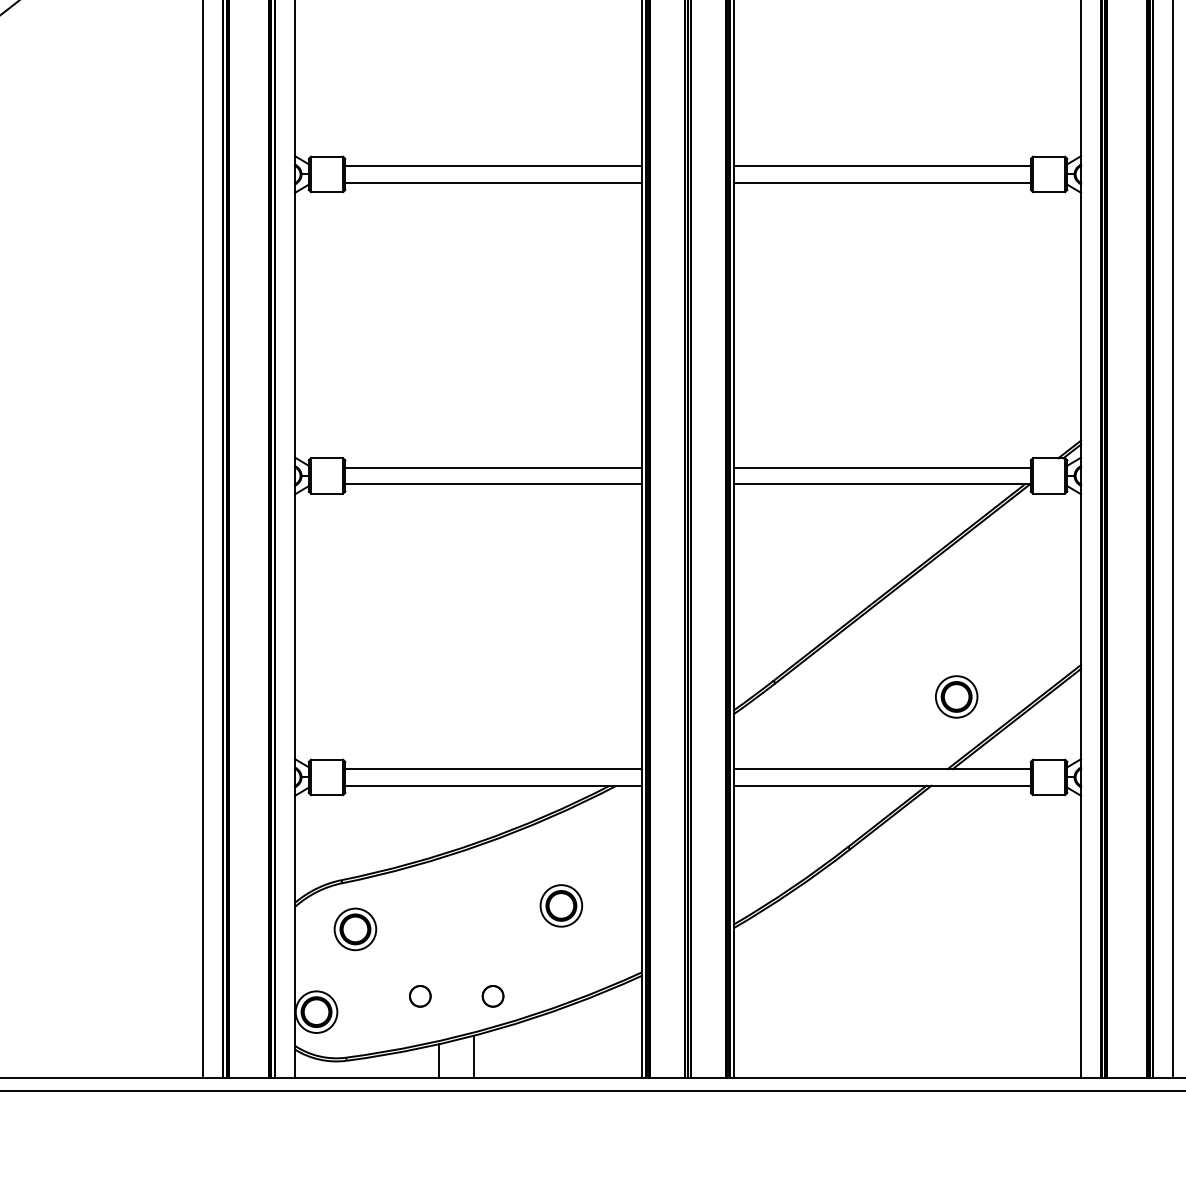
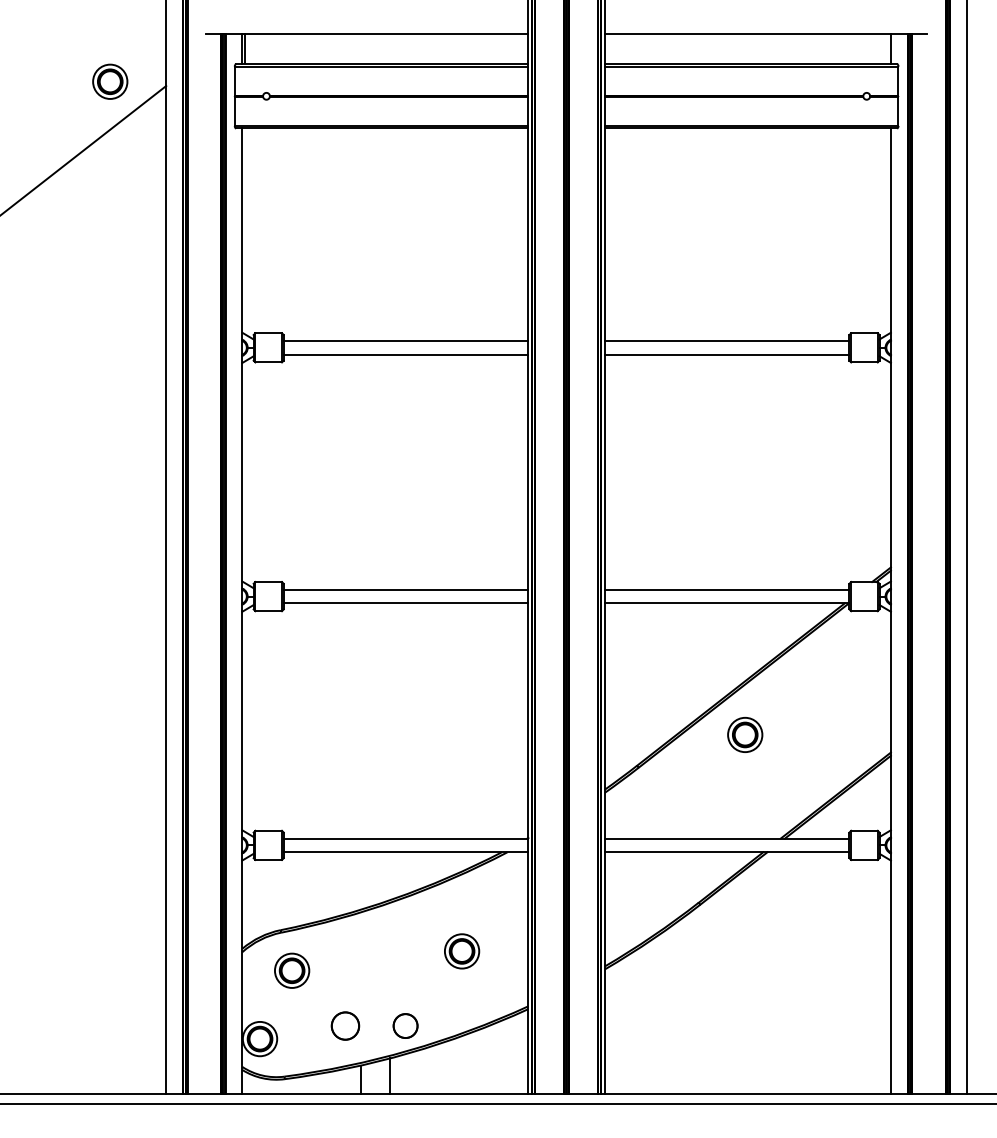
part: (956, 696) -> (745, 734), moved
circle: (420, 995) -> (345, 1025), size x1.6
circle: (492, 995) -> (405, 1025), size x1.4

